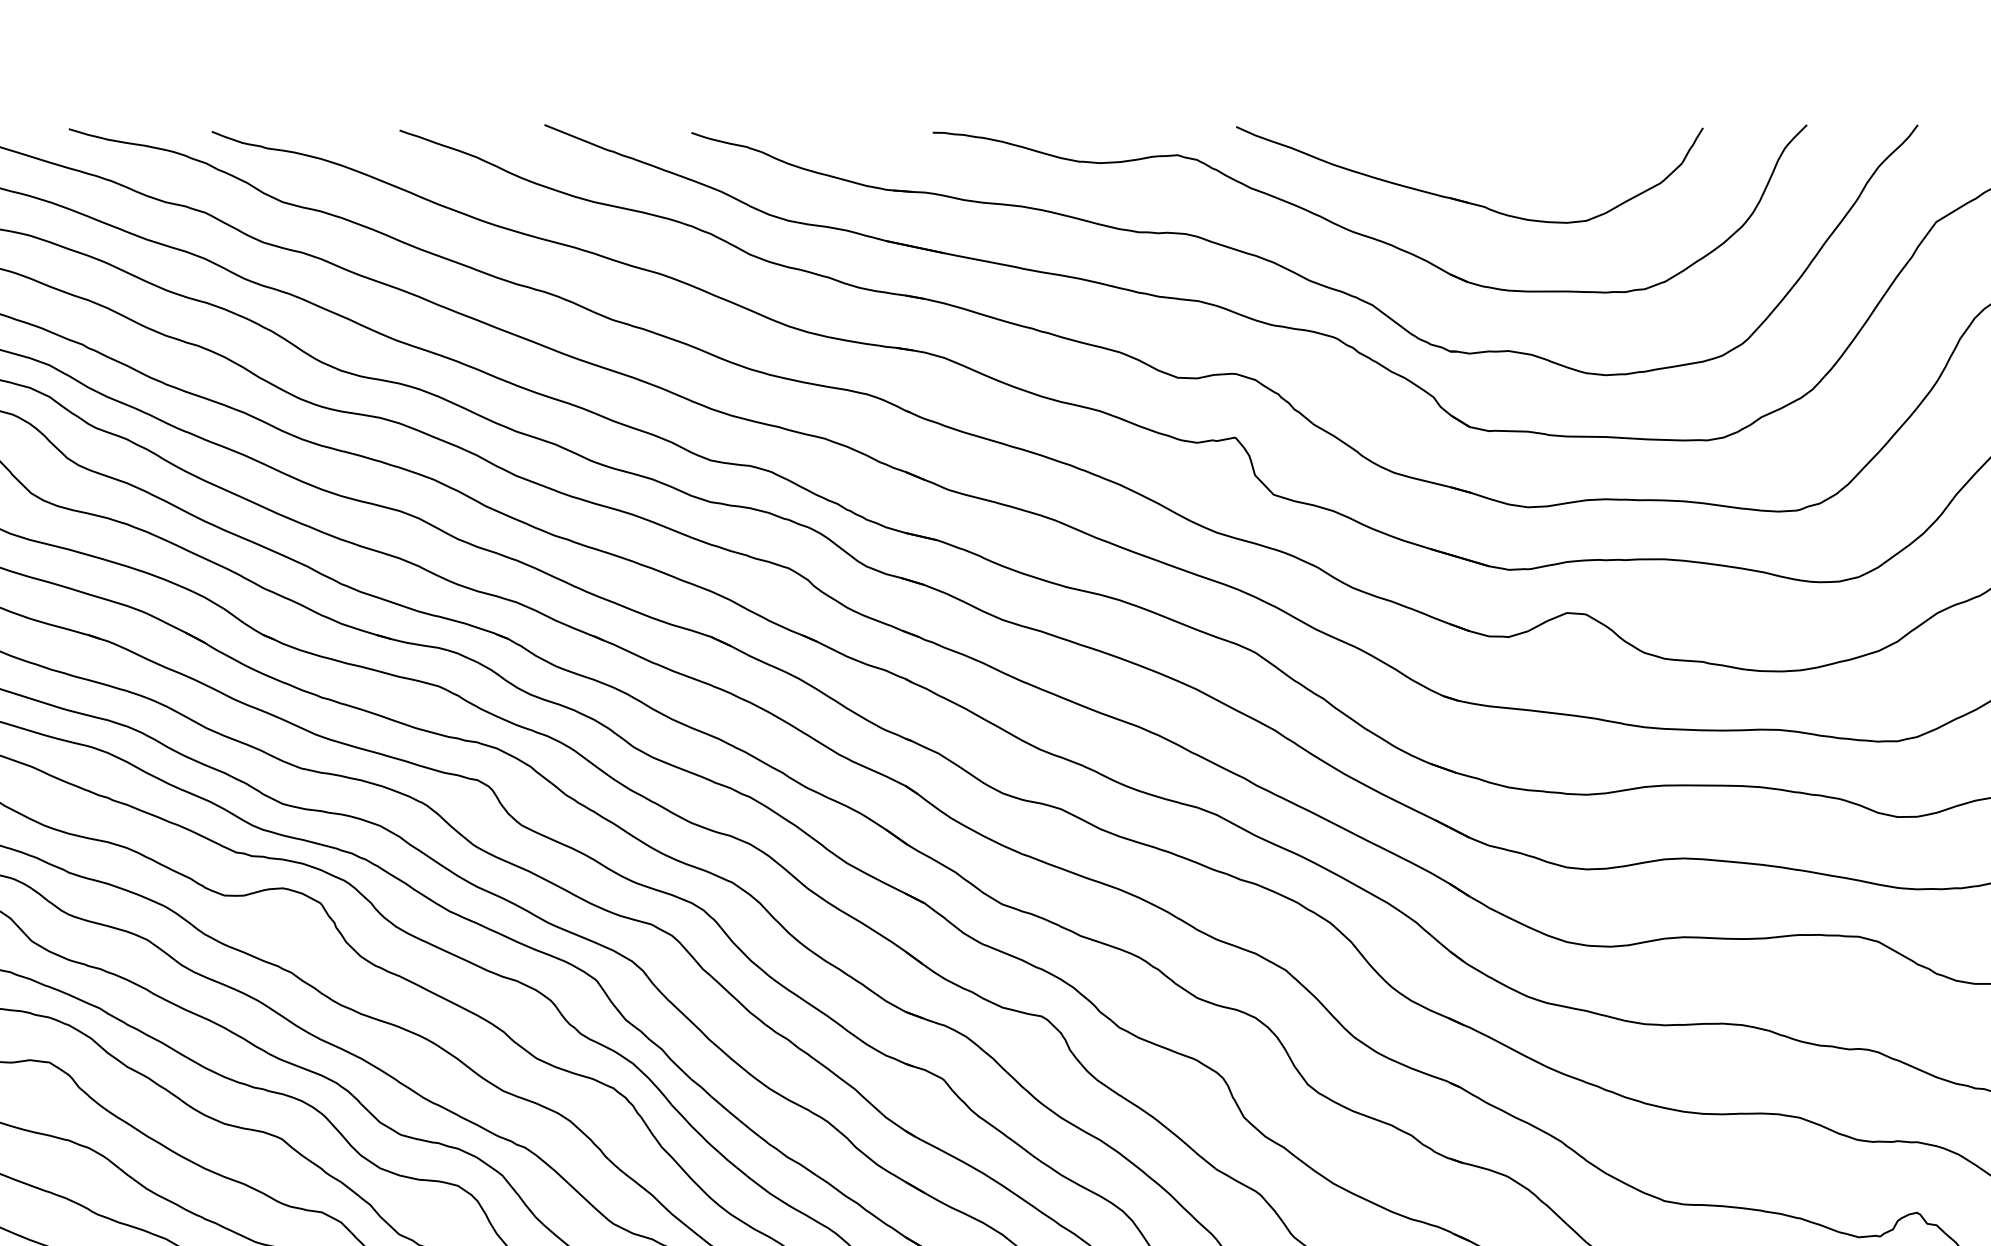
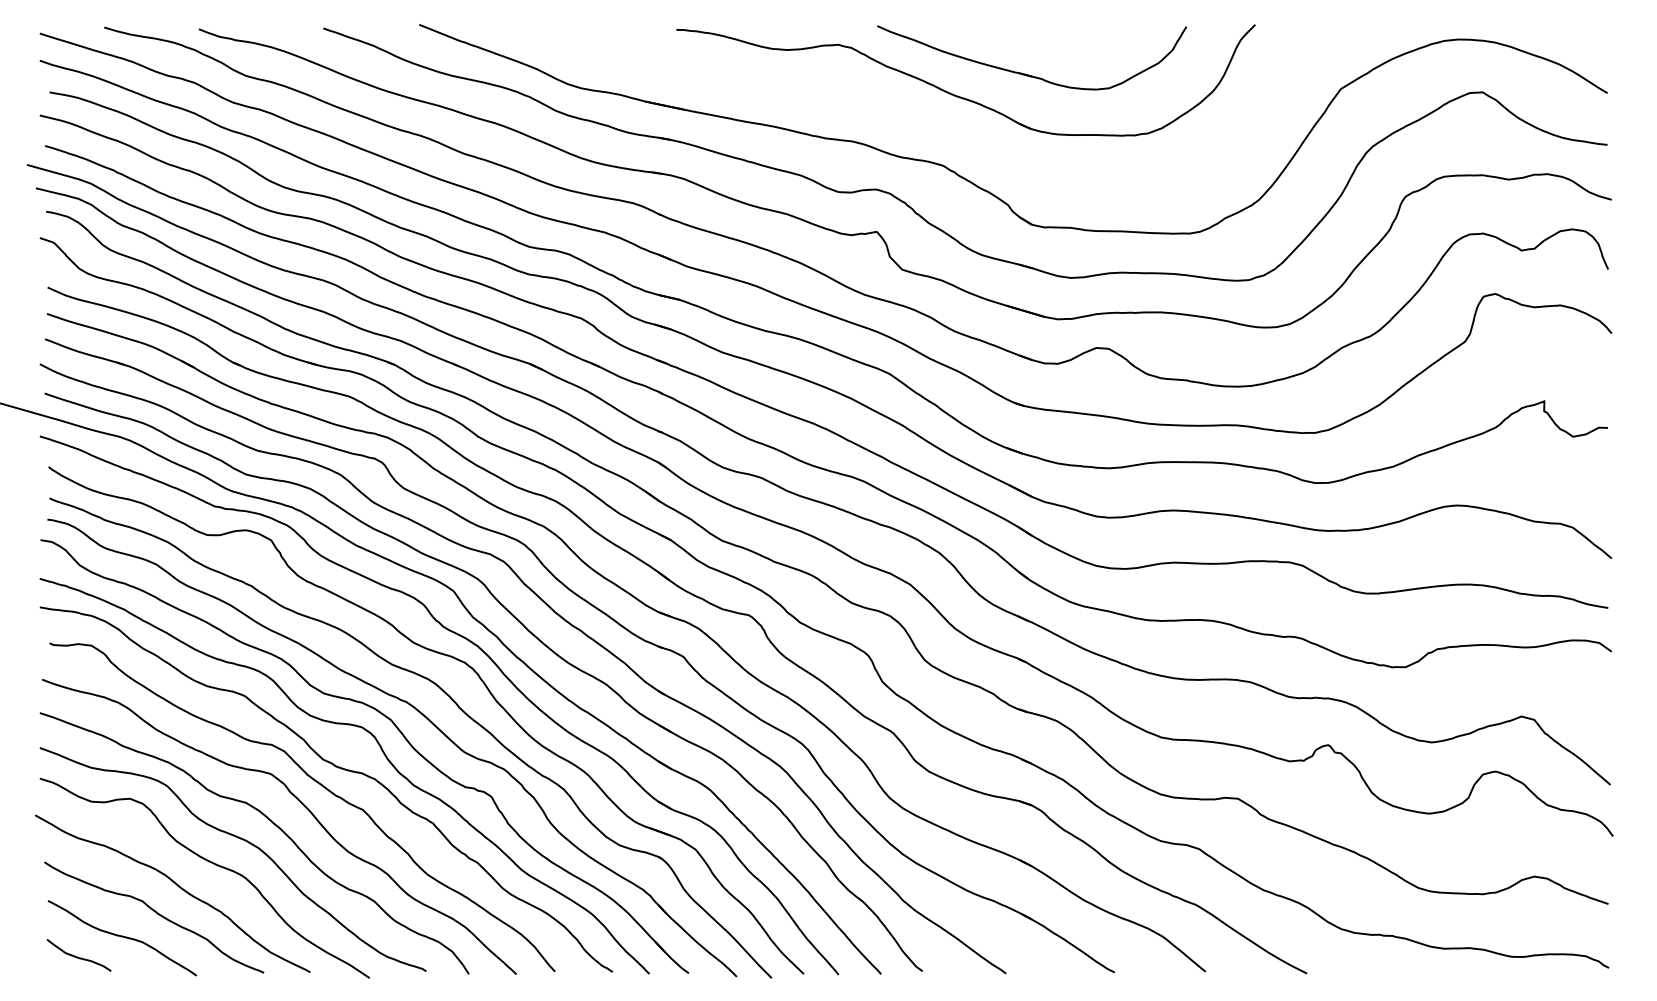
part: (1295, 271) -> (916, 121), removed

